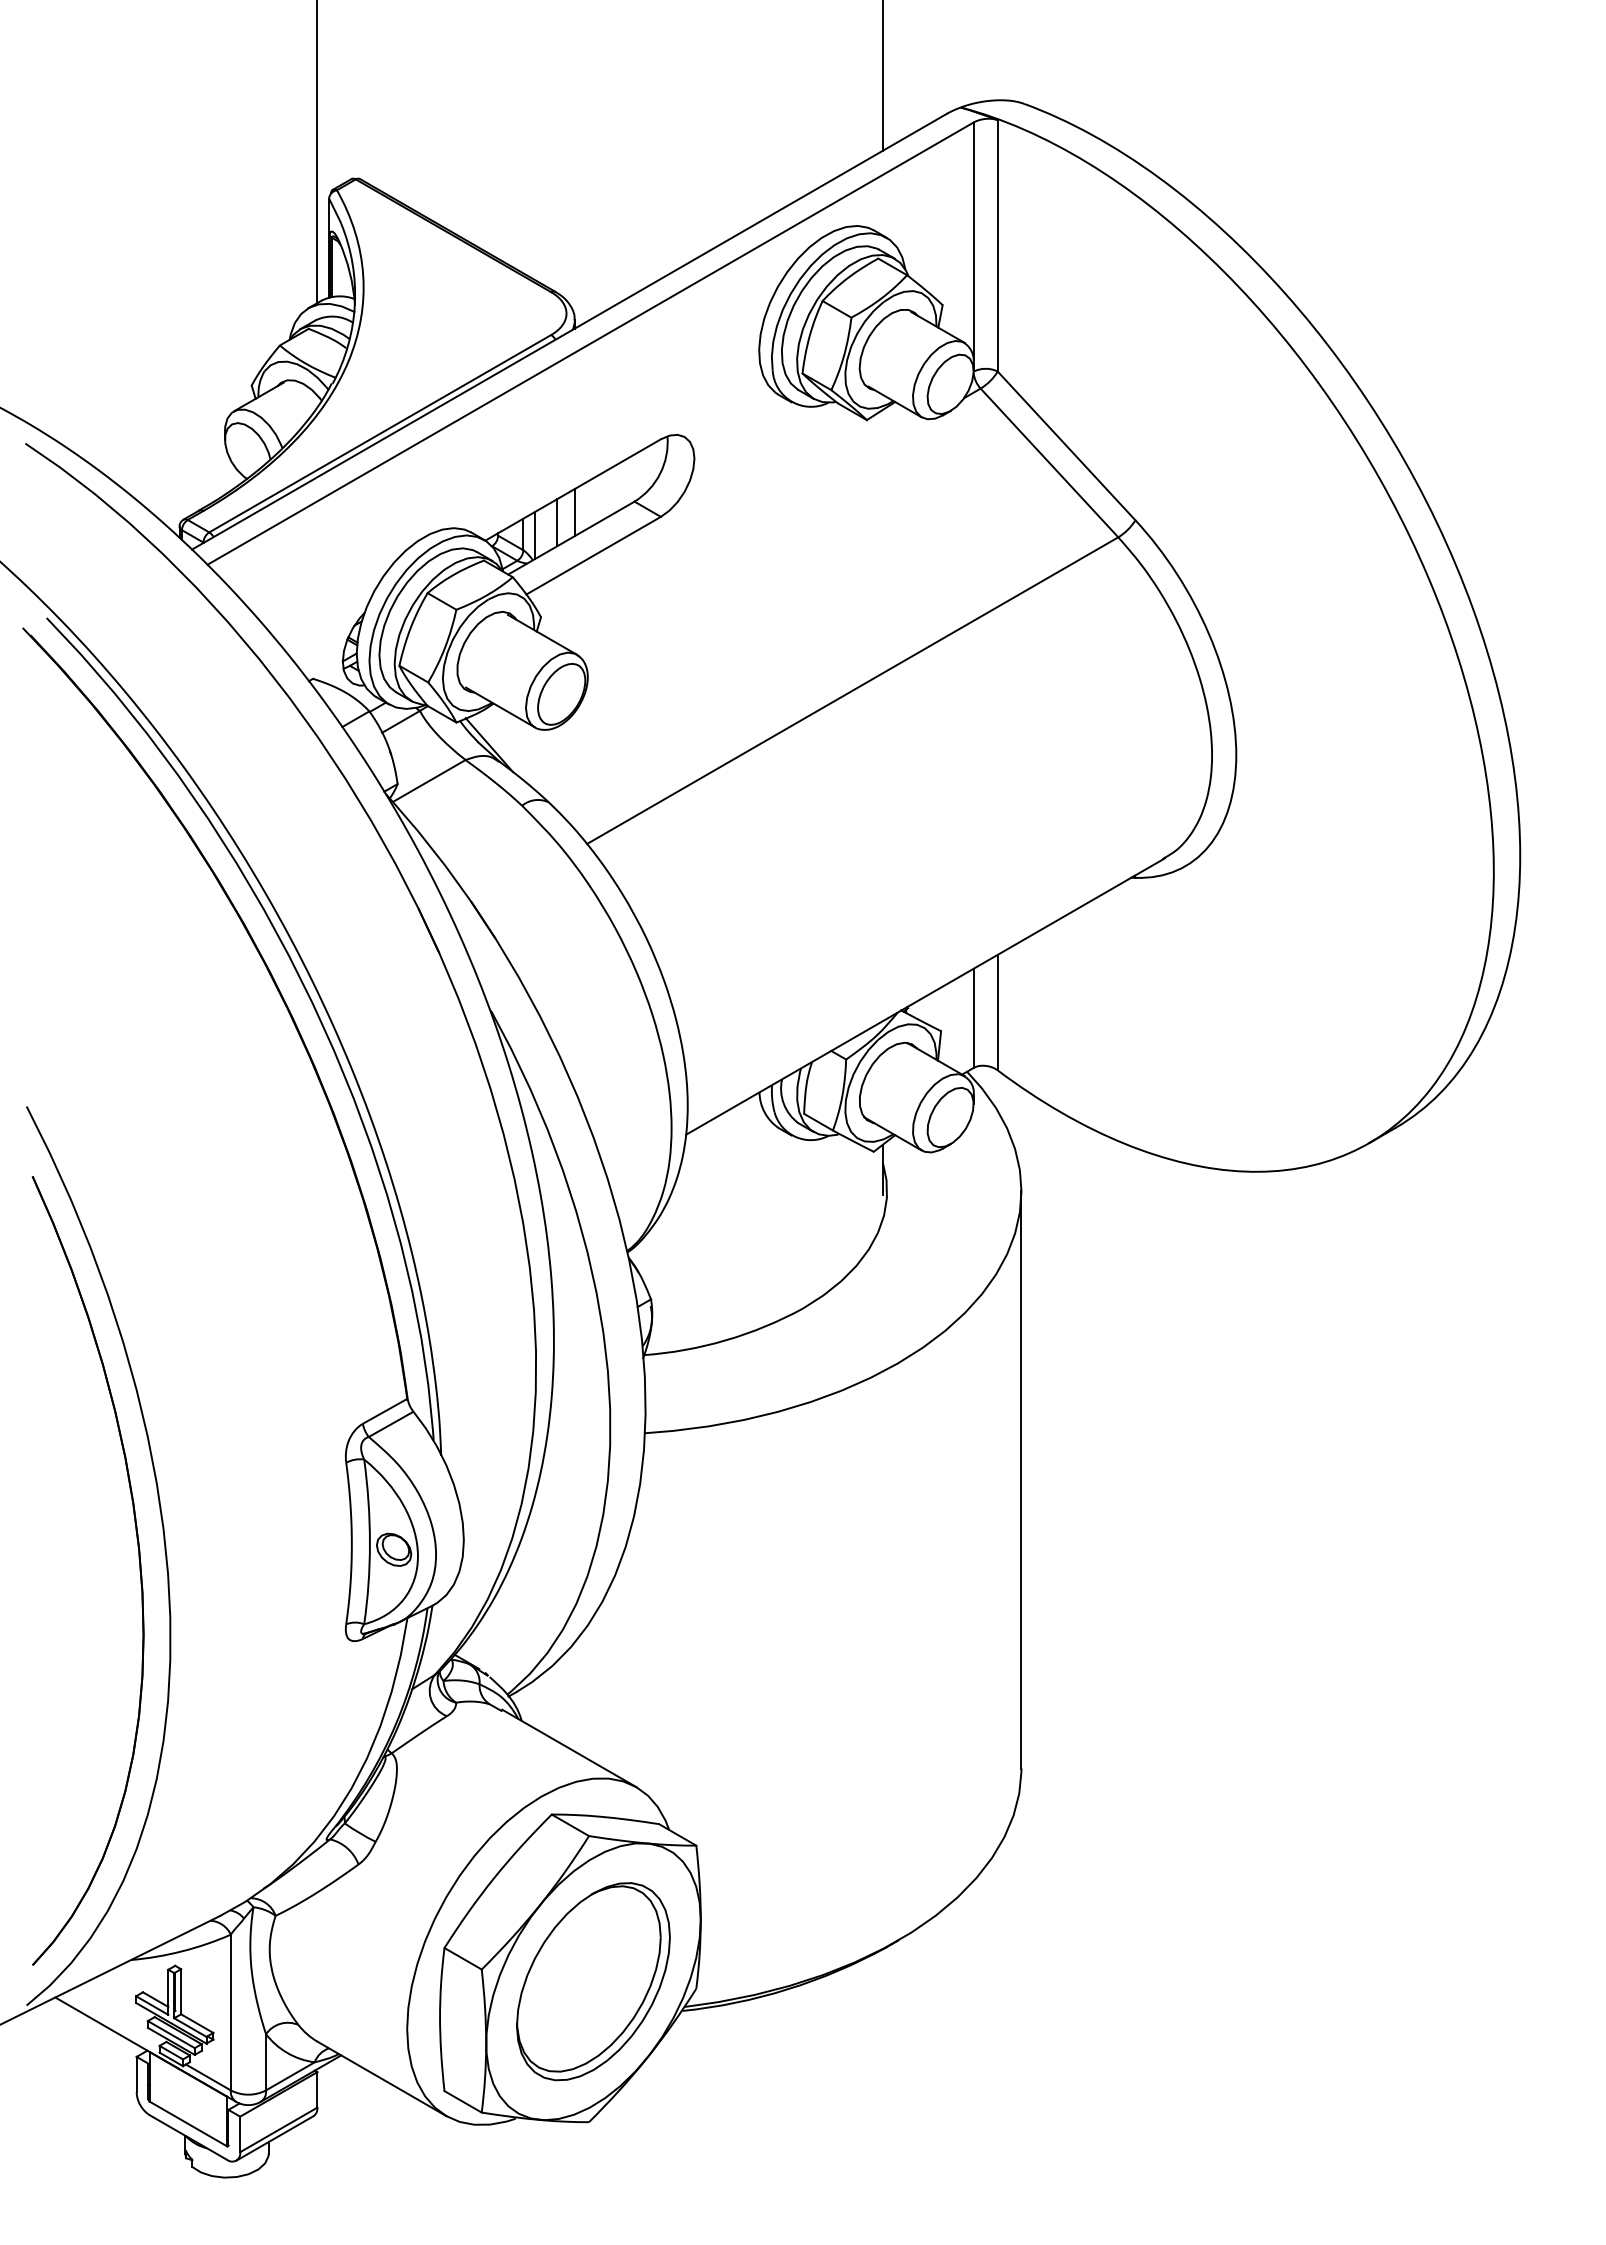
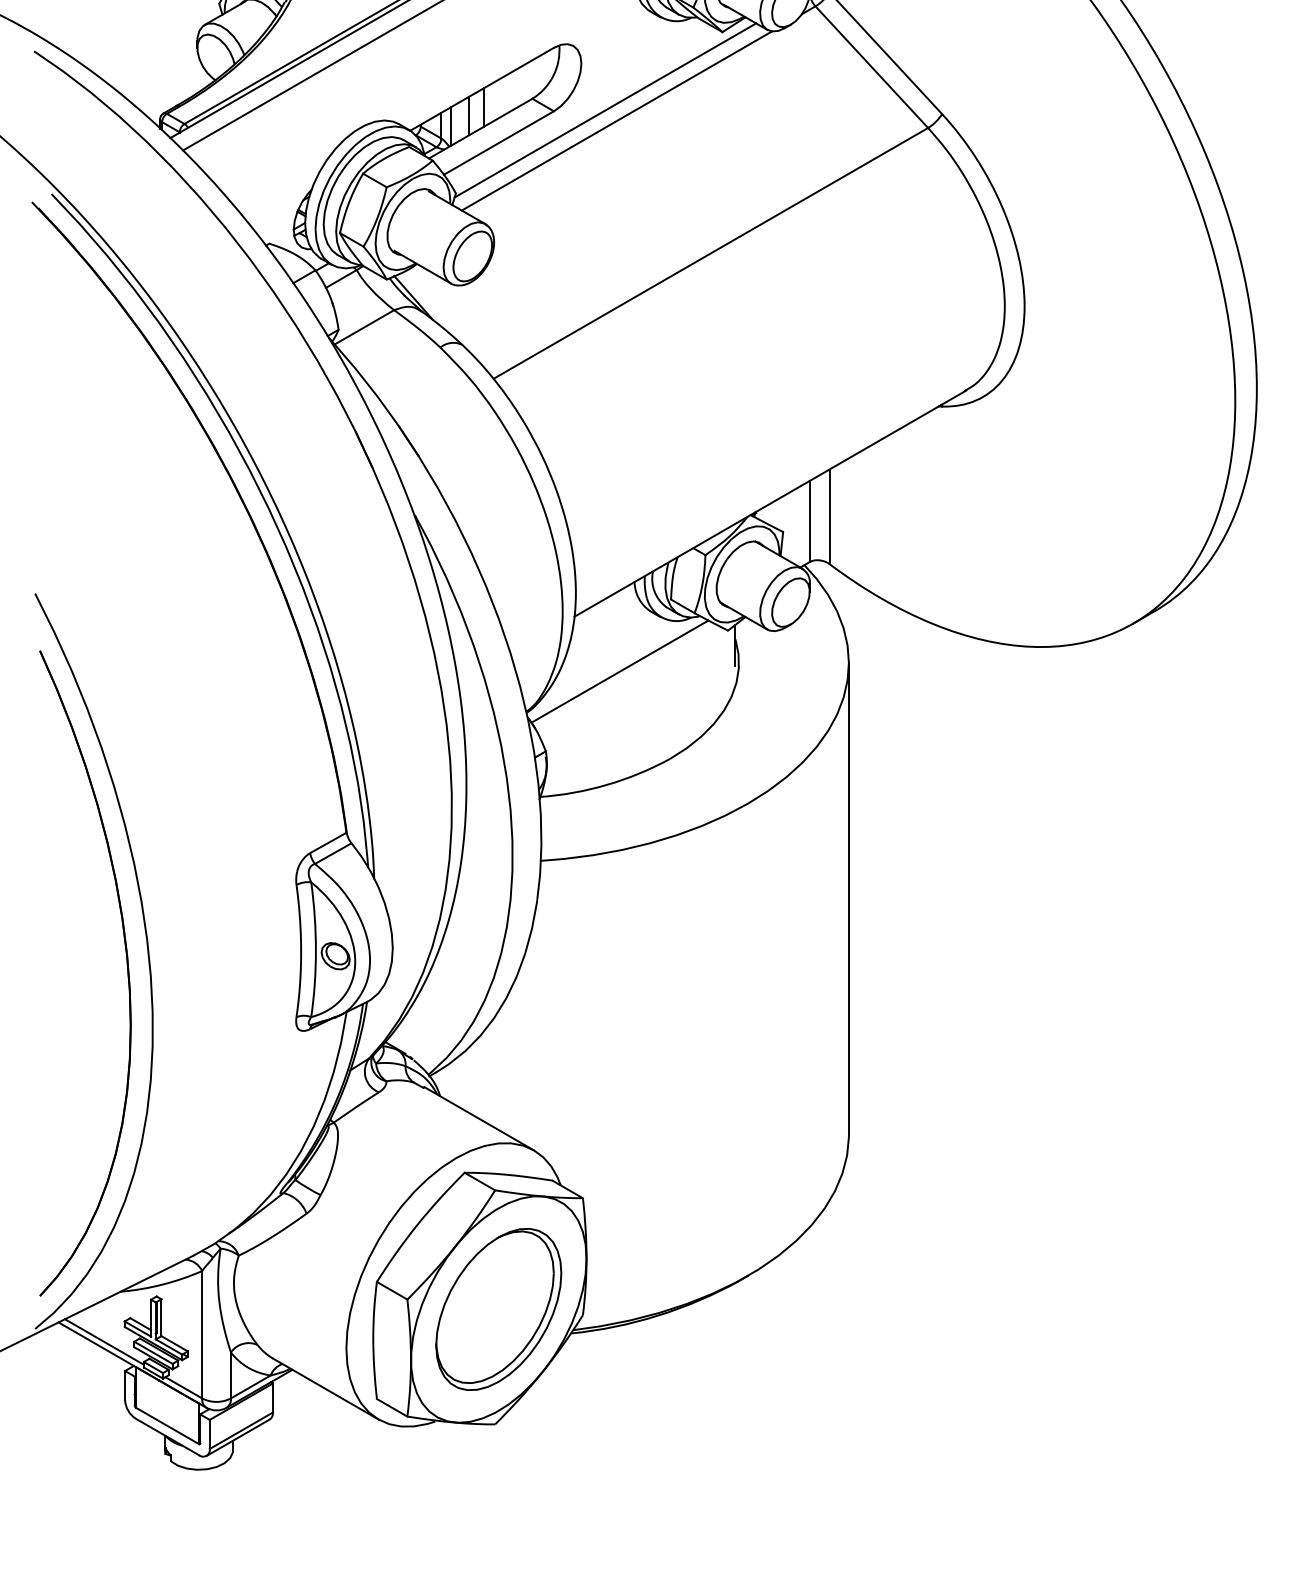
line: (723, 515) -> (605, 110), added
line: (737, 528) -> (616, 120), added
line: (741, 1201) -> (619, 671), added
line: (111, 2021) -> (104, 1342), added

